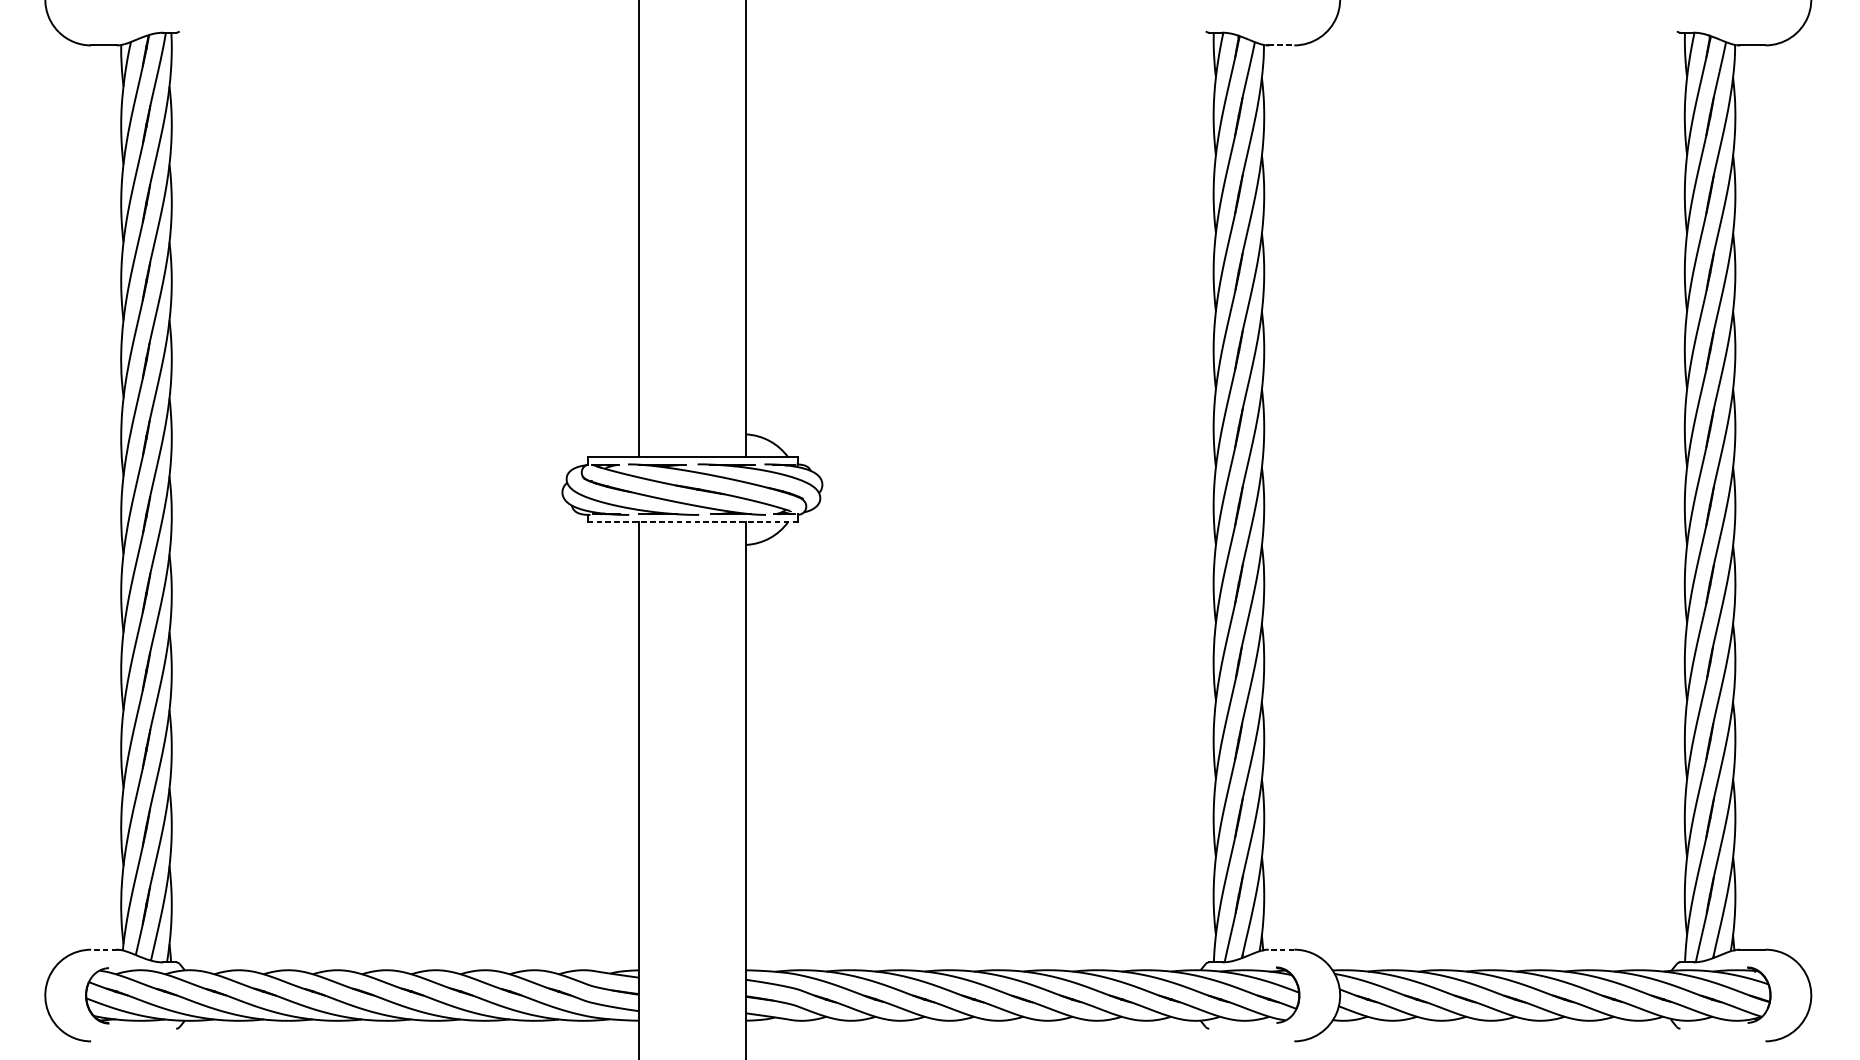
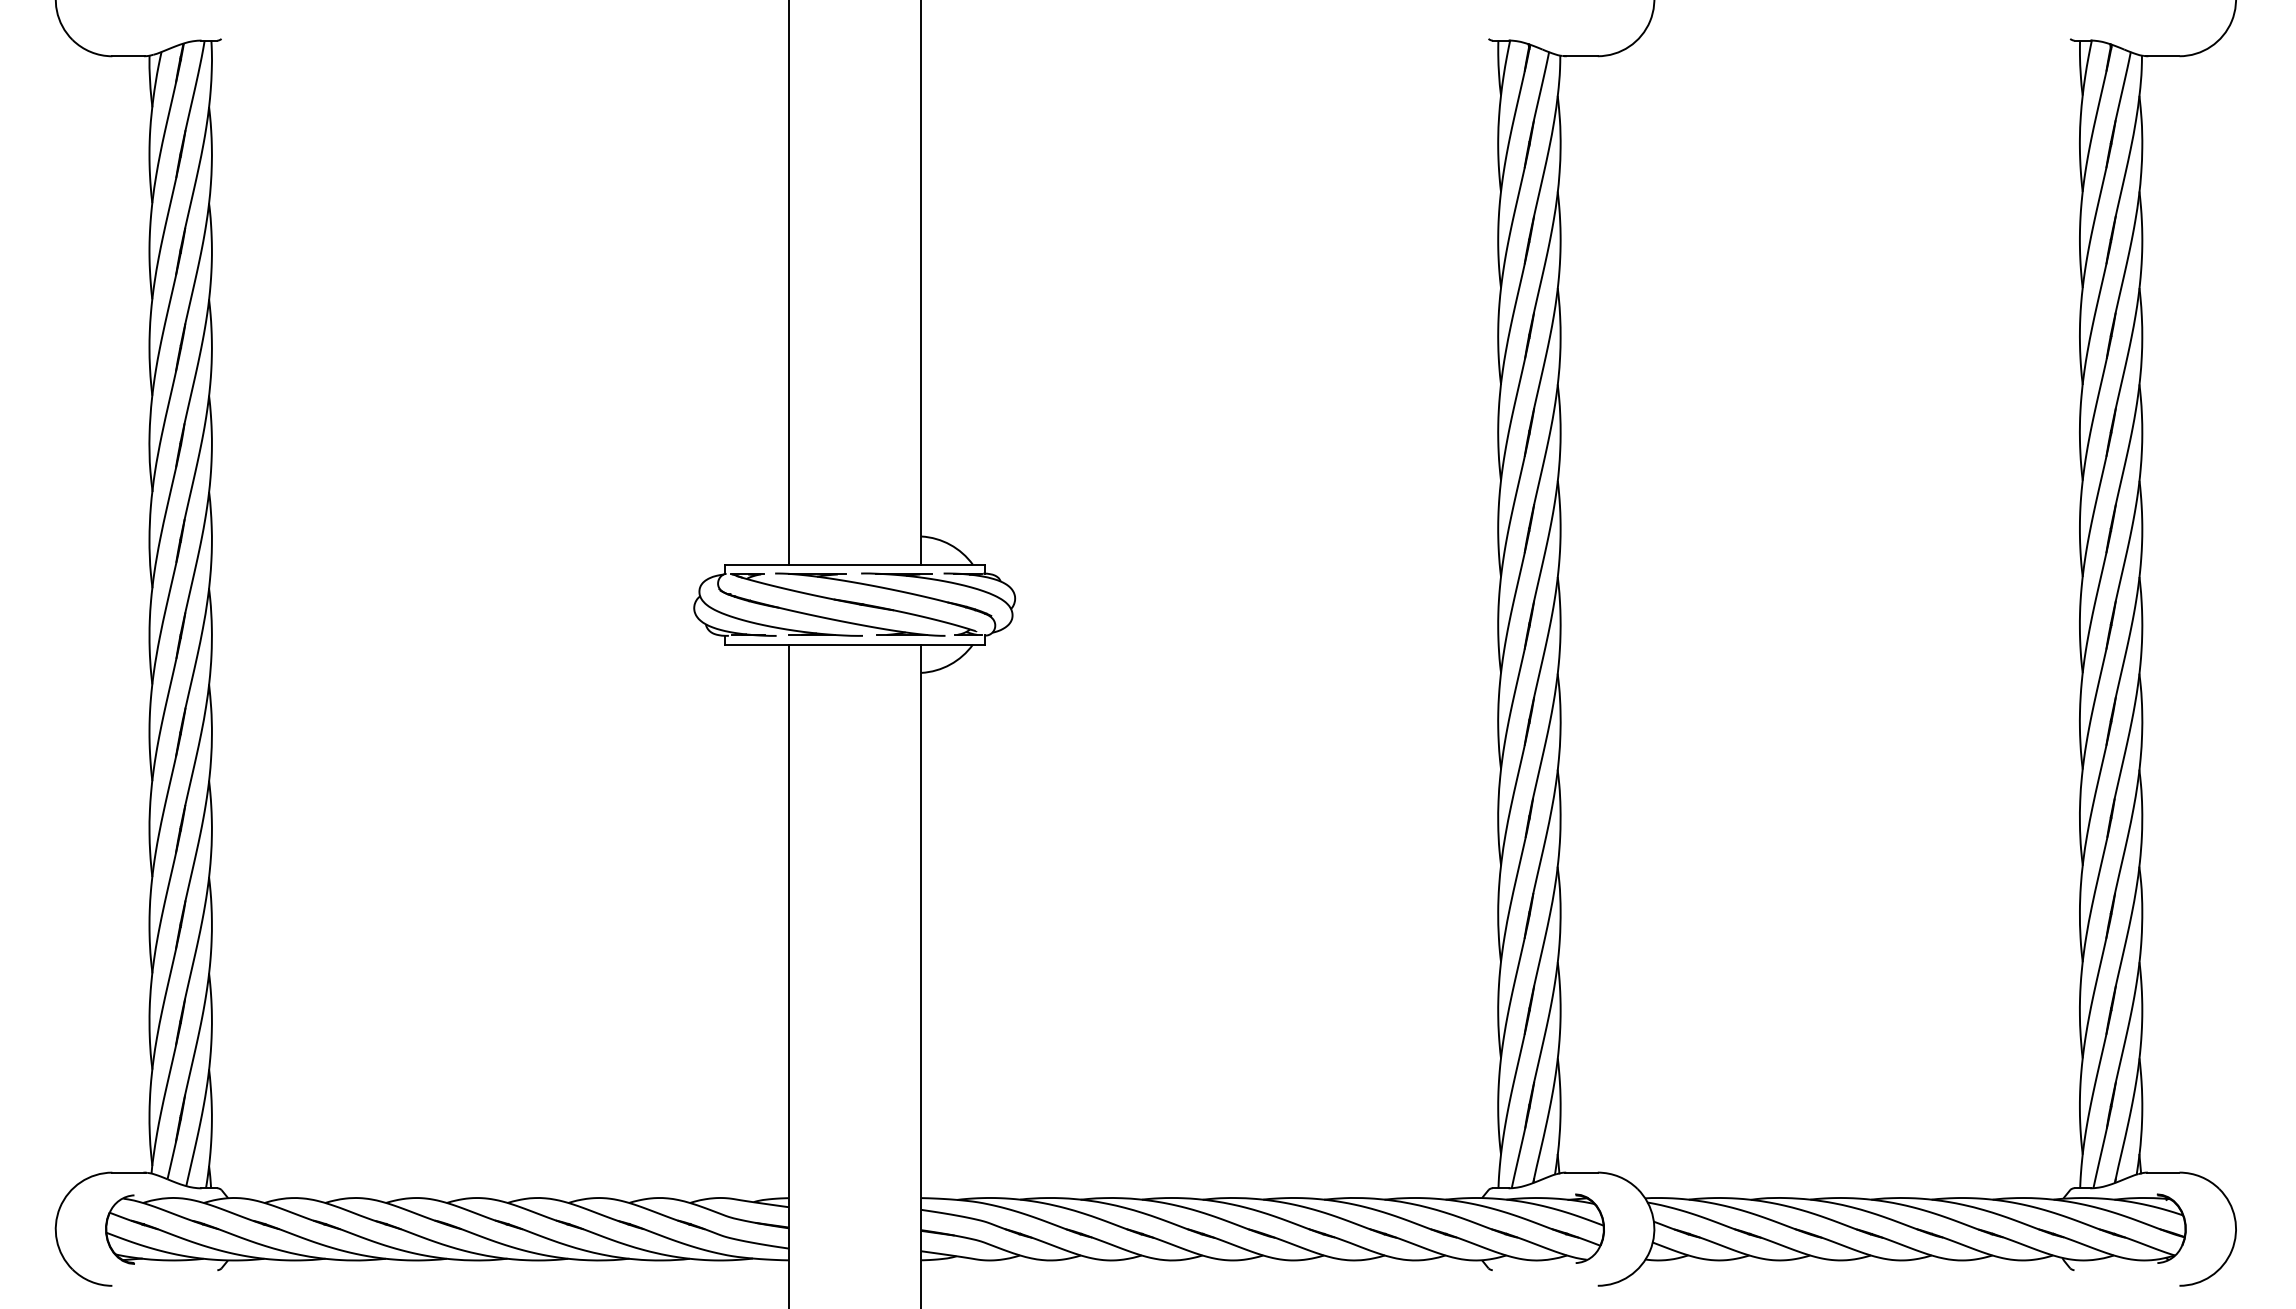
line: (1281, 45) -> (1582, 56), dashed -> solid
line: (693, 521) -> (855, 644), dashed -> solid
line: (104, 949) -> (128, 1172), dashed -> solid
line: (1281, 949) -> (1581, 1172), dashed -> solid

